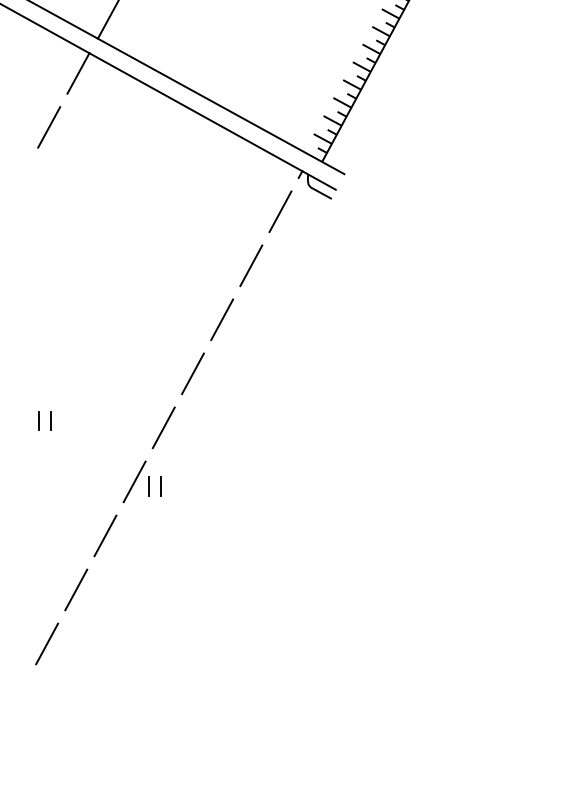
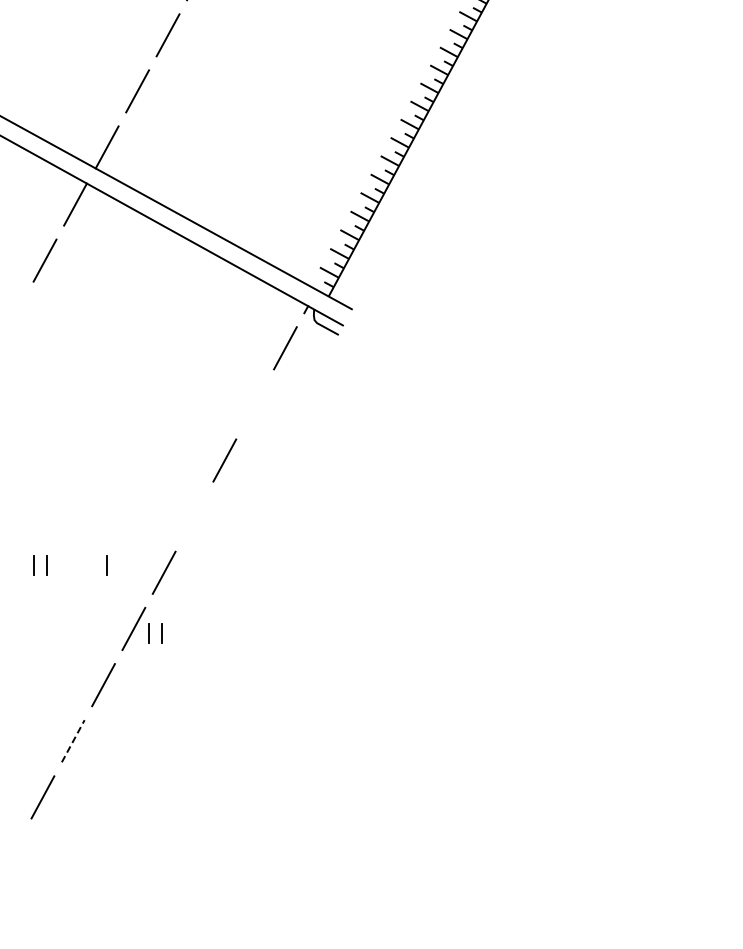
line: (250, 265) -> (254, 404), removed
line: (192, 373) -> (194, 516), removed
line: (108, 420) -> (106, 565), added
line: (76, 590) -> (73, 741), solid -> dashed

